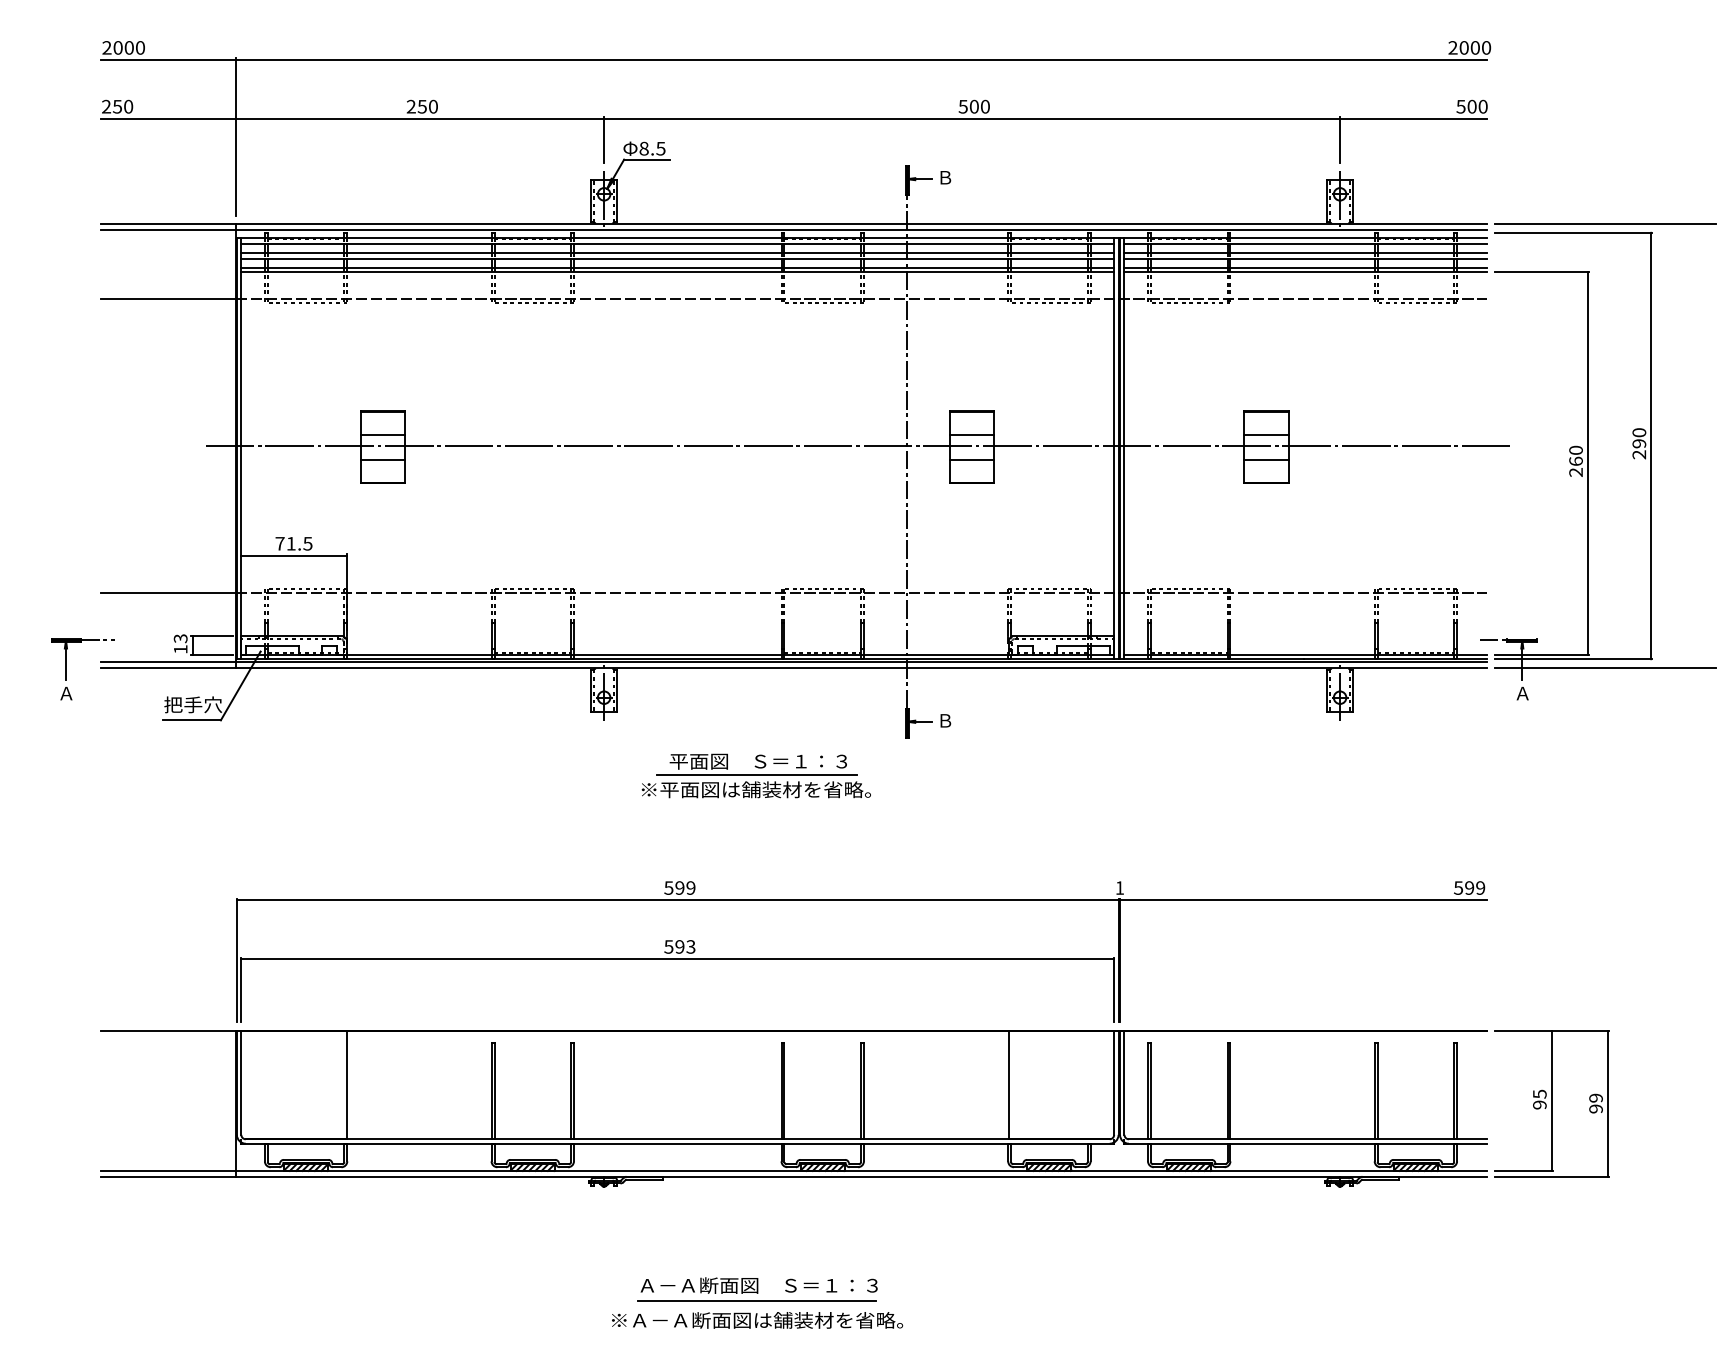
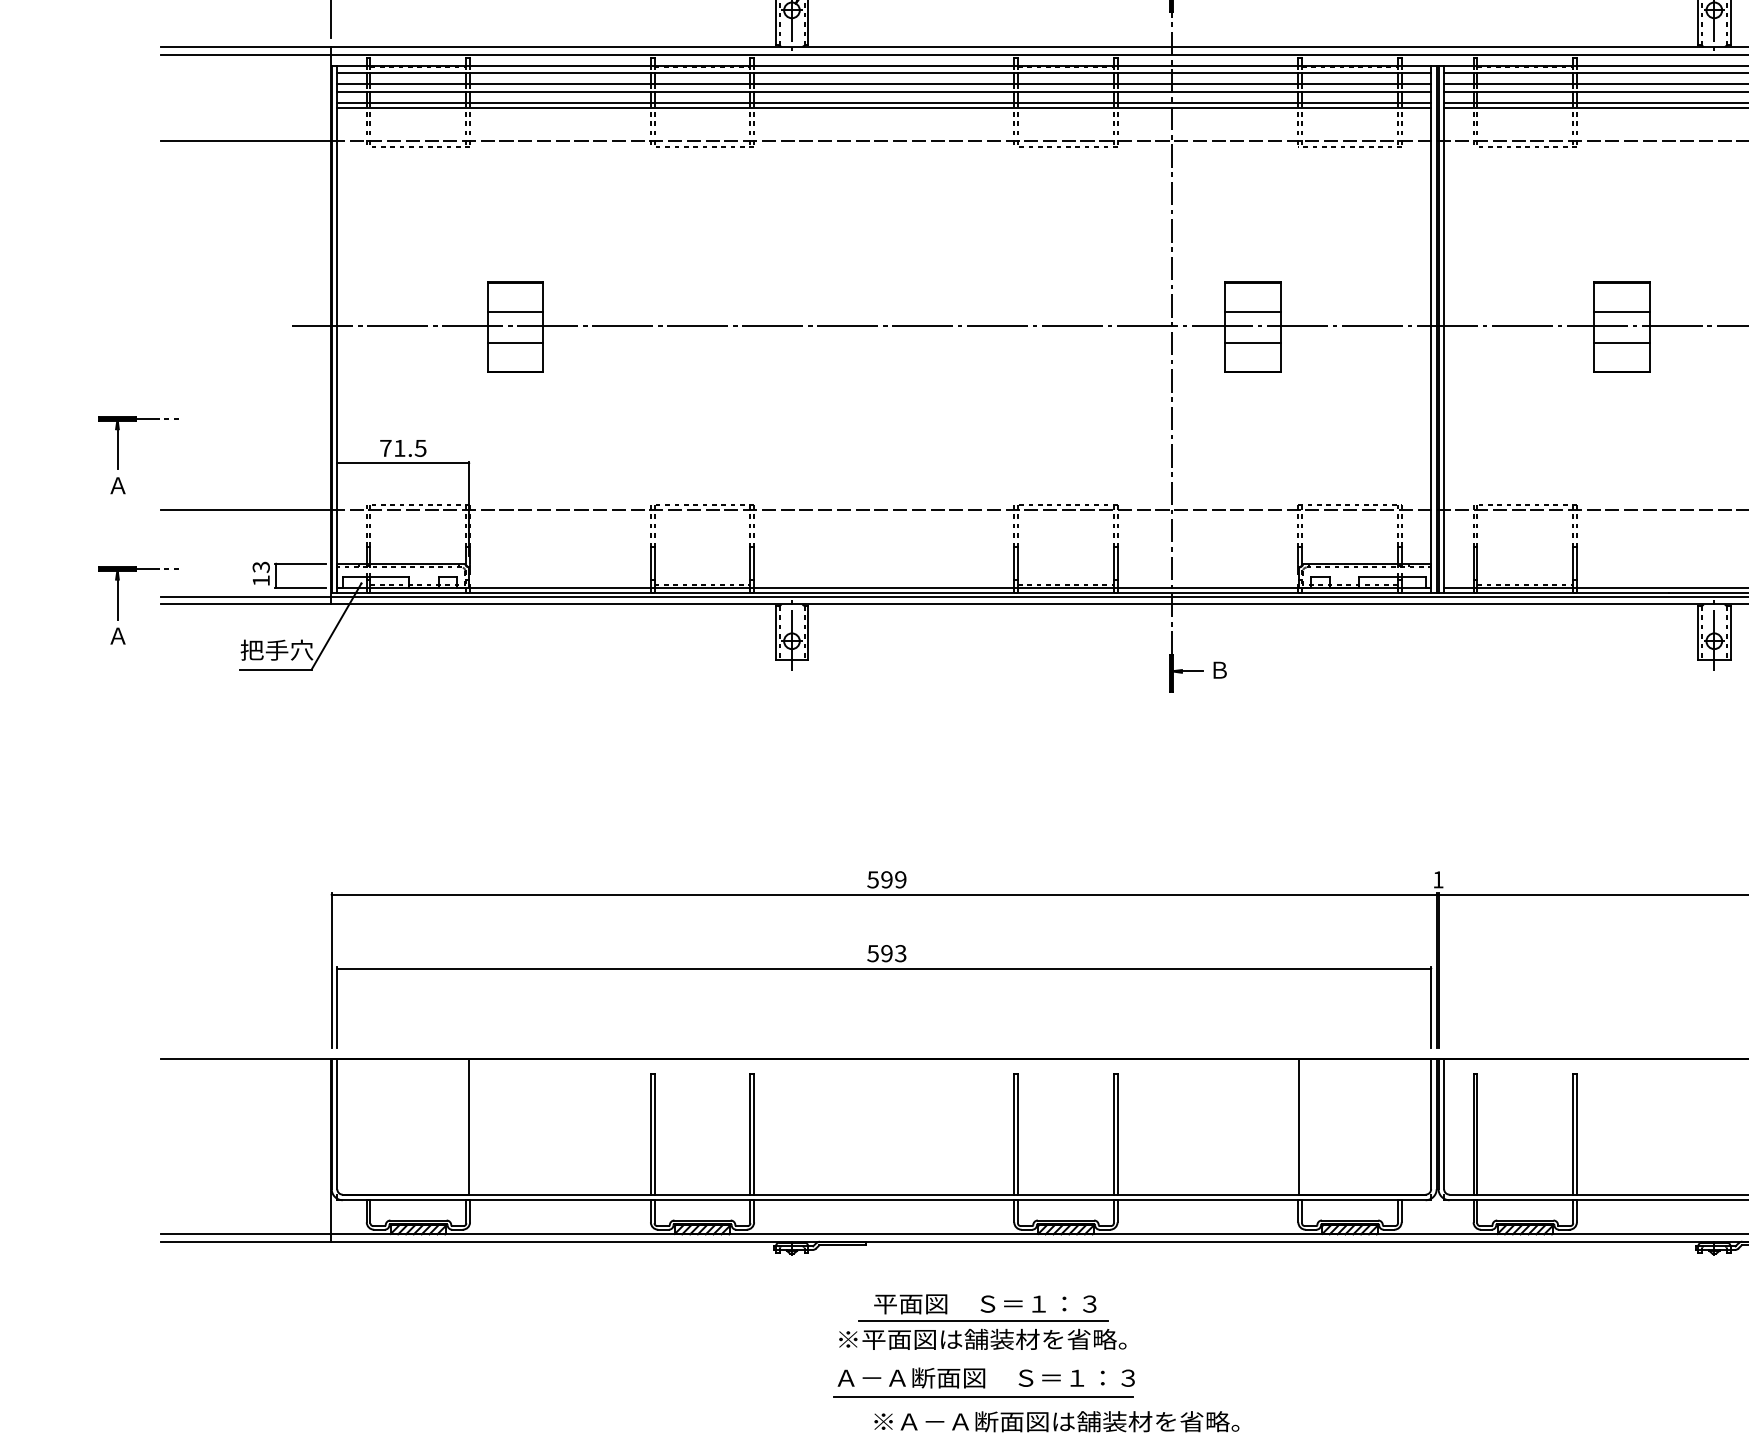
part: (66, 549) -> (118, 455), added
part: (755, 775) -> (981, 1321), moved
text: (757, 1320) -> (1056, 1421), moved

